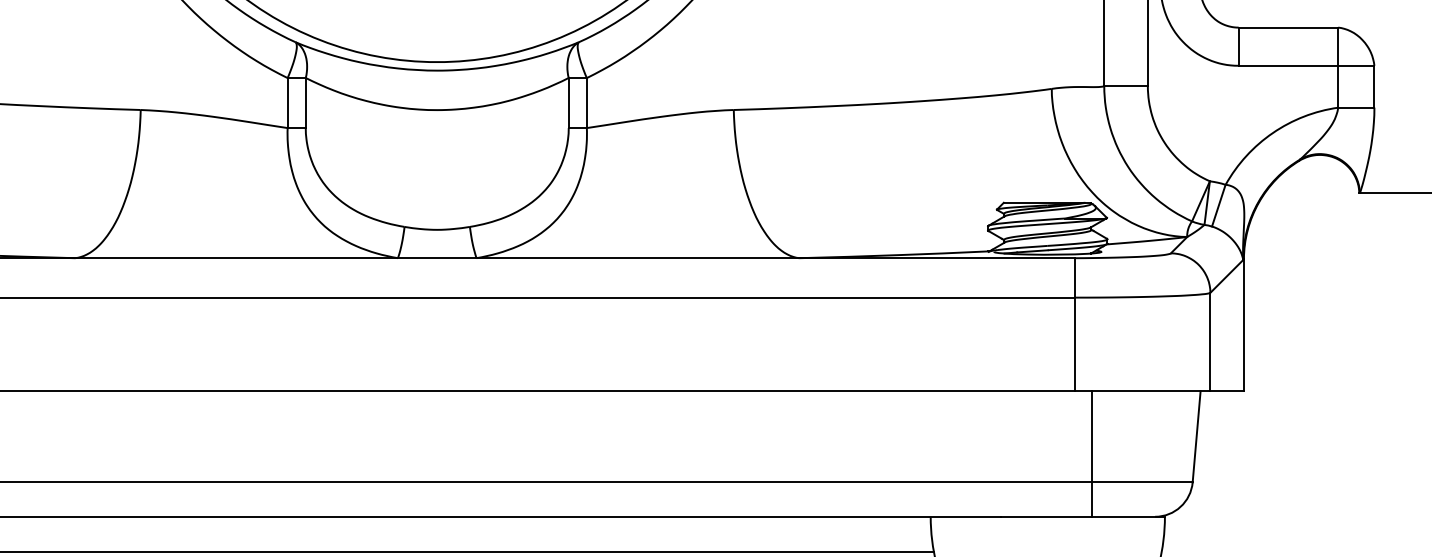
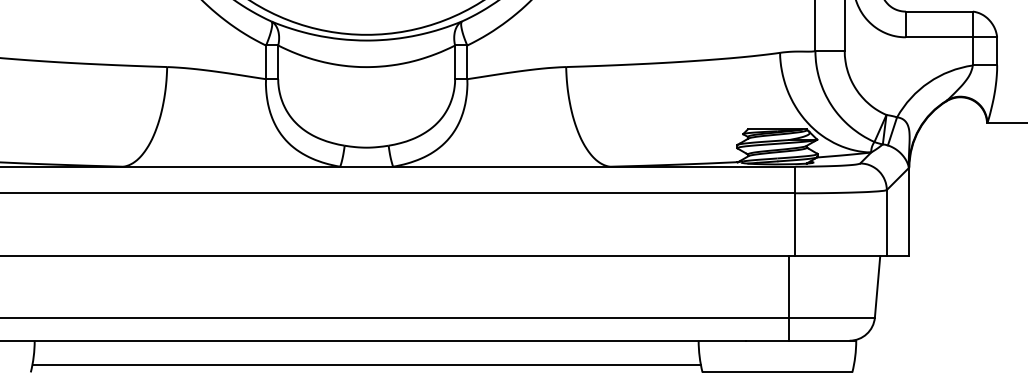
line: (1092, 454) -> (789, 298), moved

